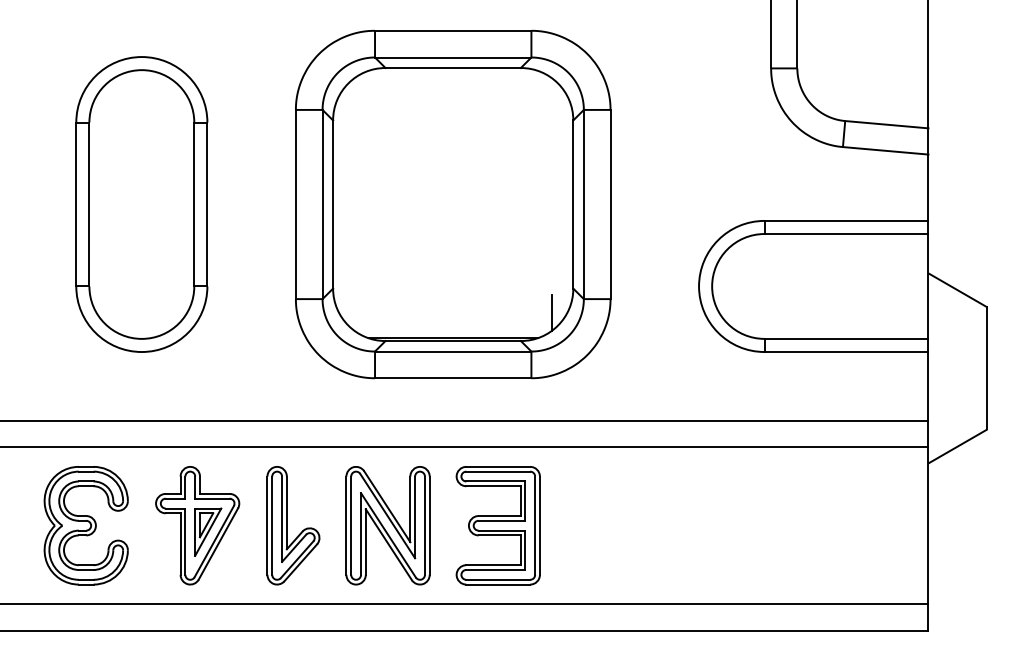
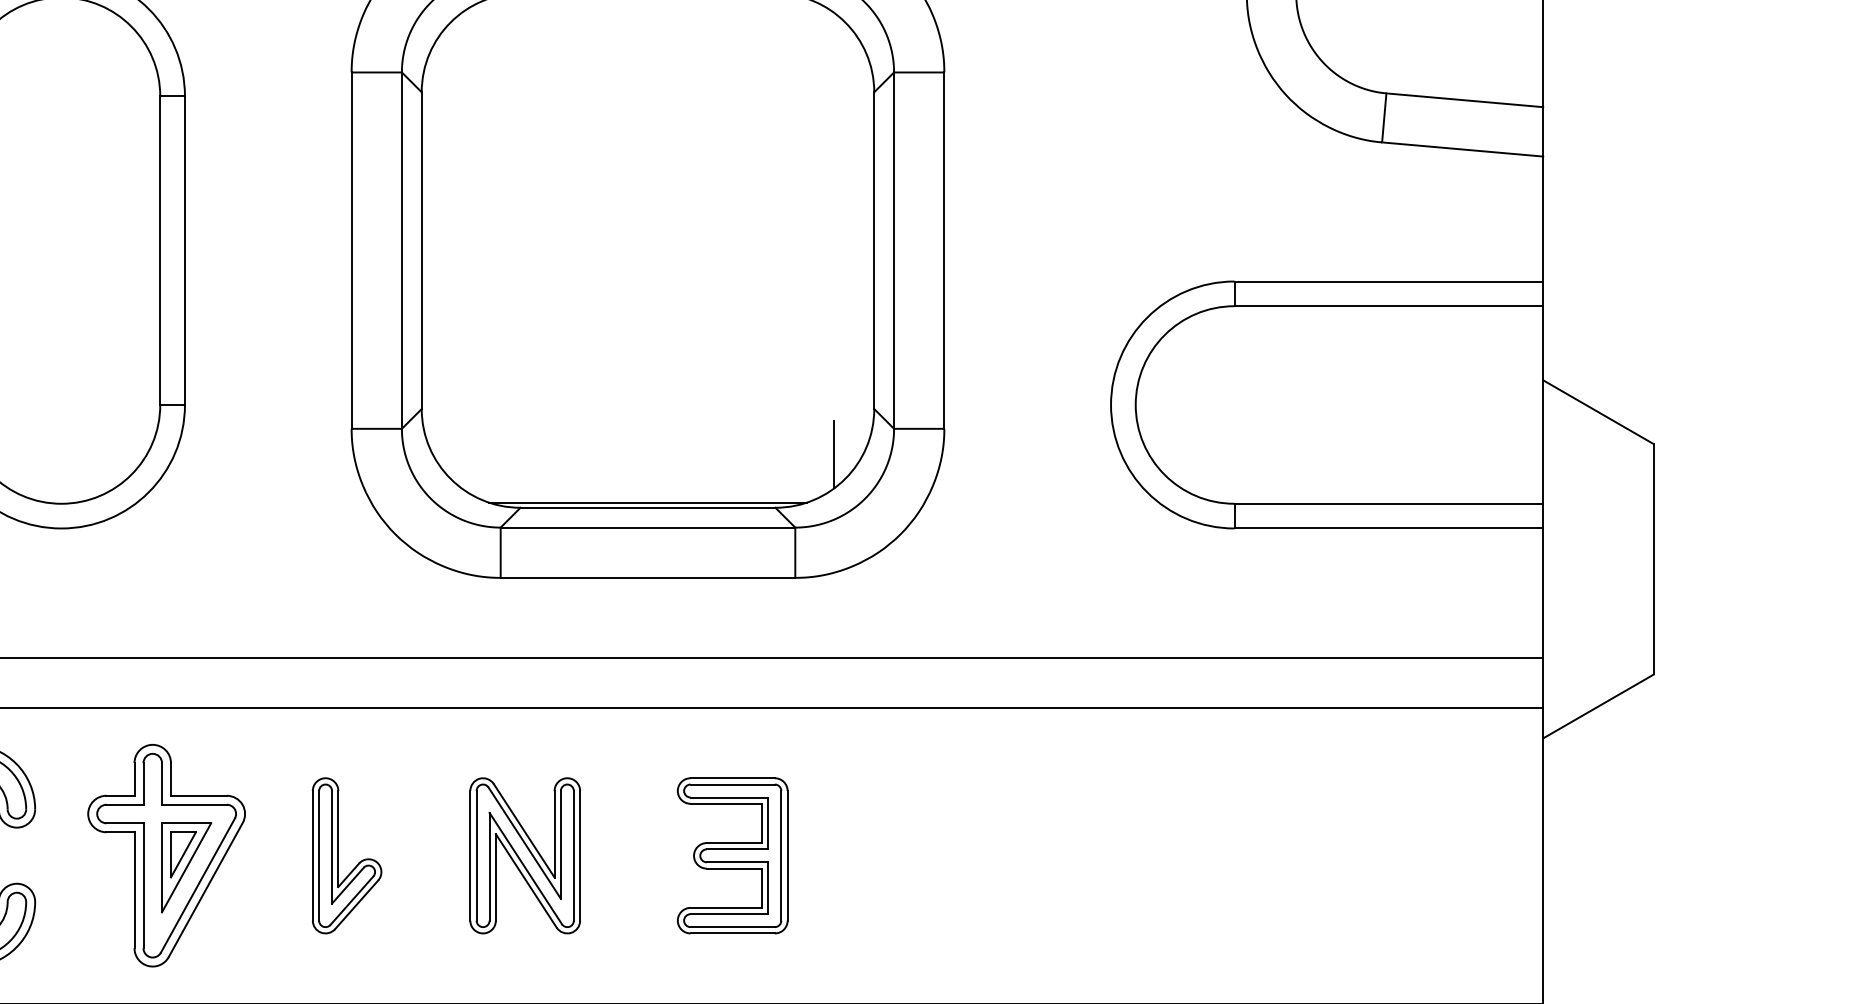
part: (293, 525) -> (347, 855), size x0.7
part: (387, 525) -> (524, 855), size x0.7
part: (497, 525) -> (731, 855), size x0.7

